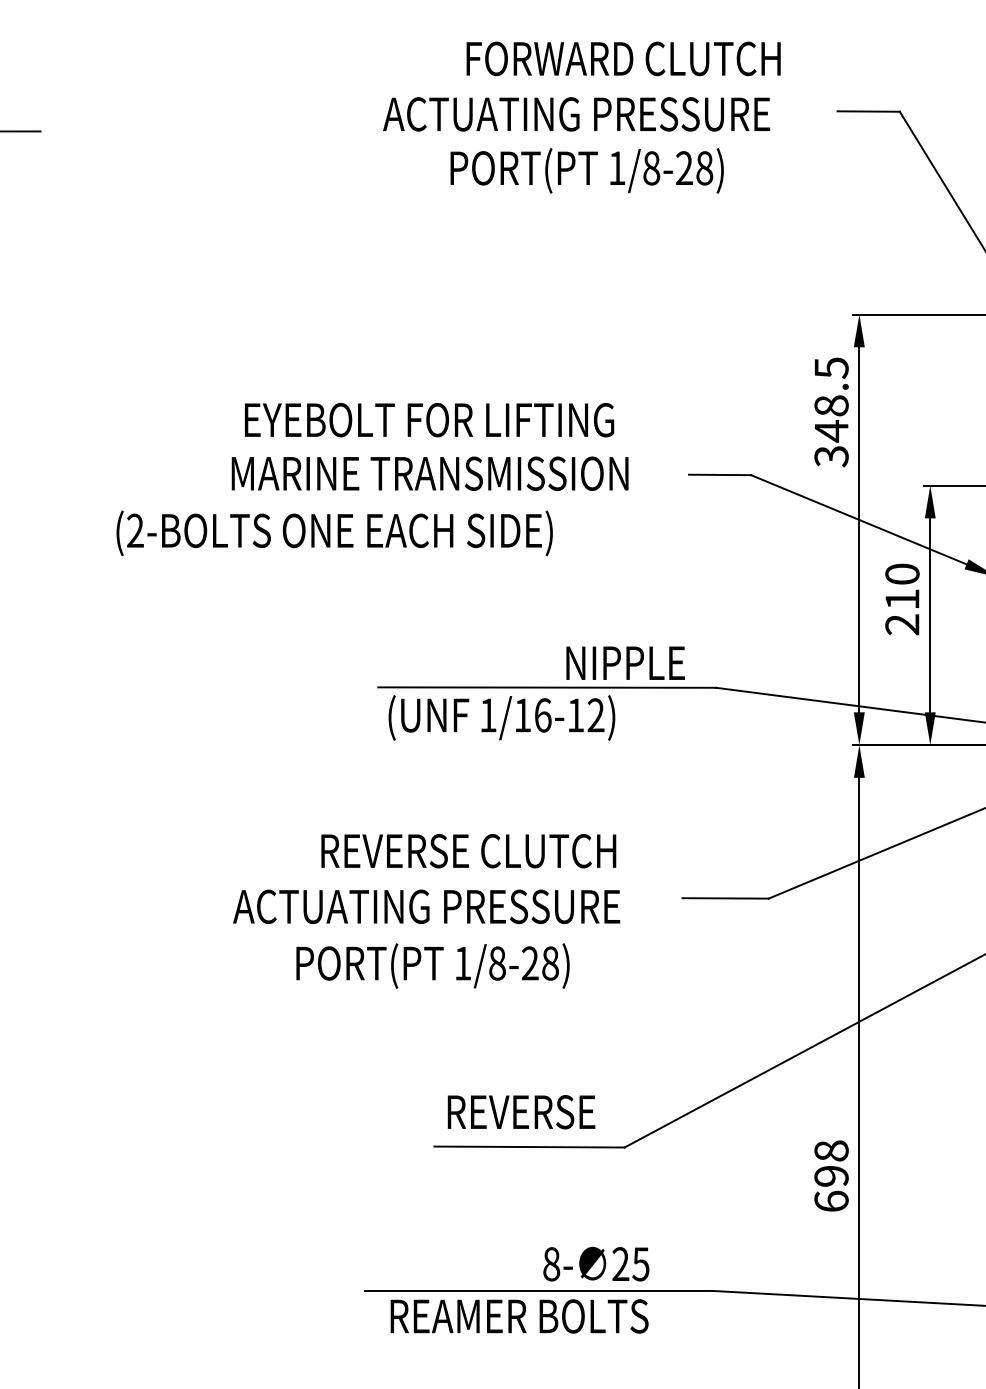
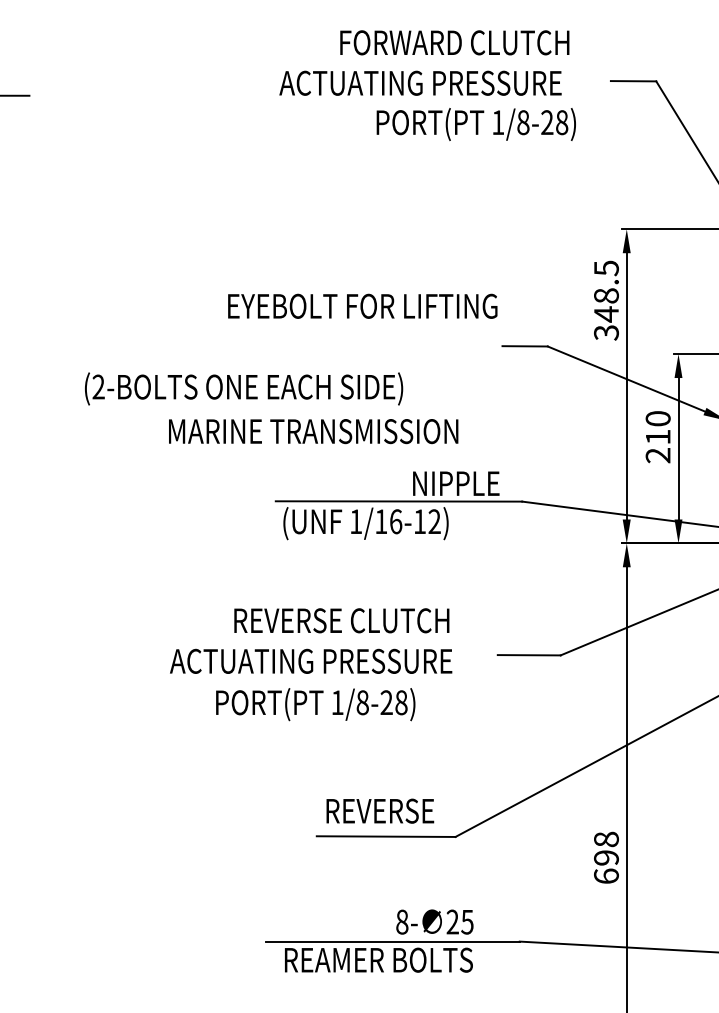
text: (586, 170) -> (475, 124), moved
text: (429, 420) -> (362, 306), moved
text: (429, 473) -> (313, 431), moved

